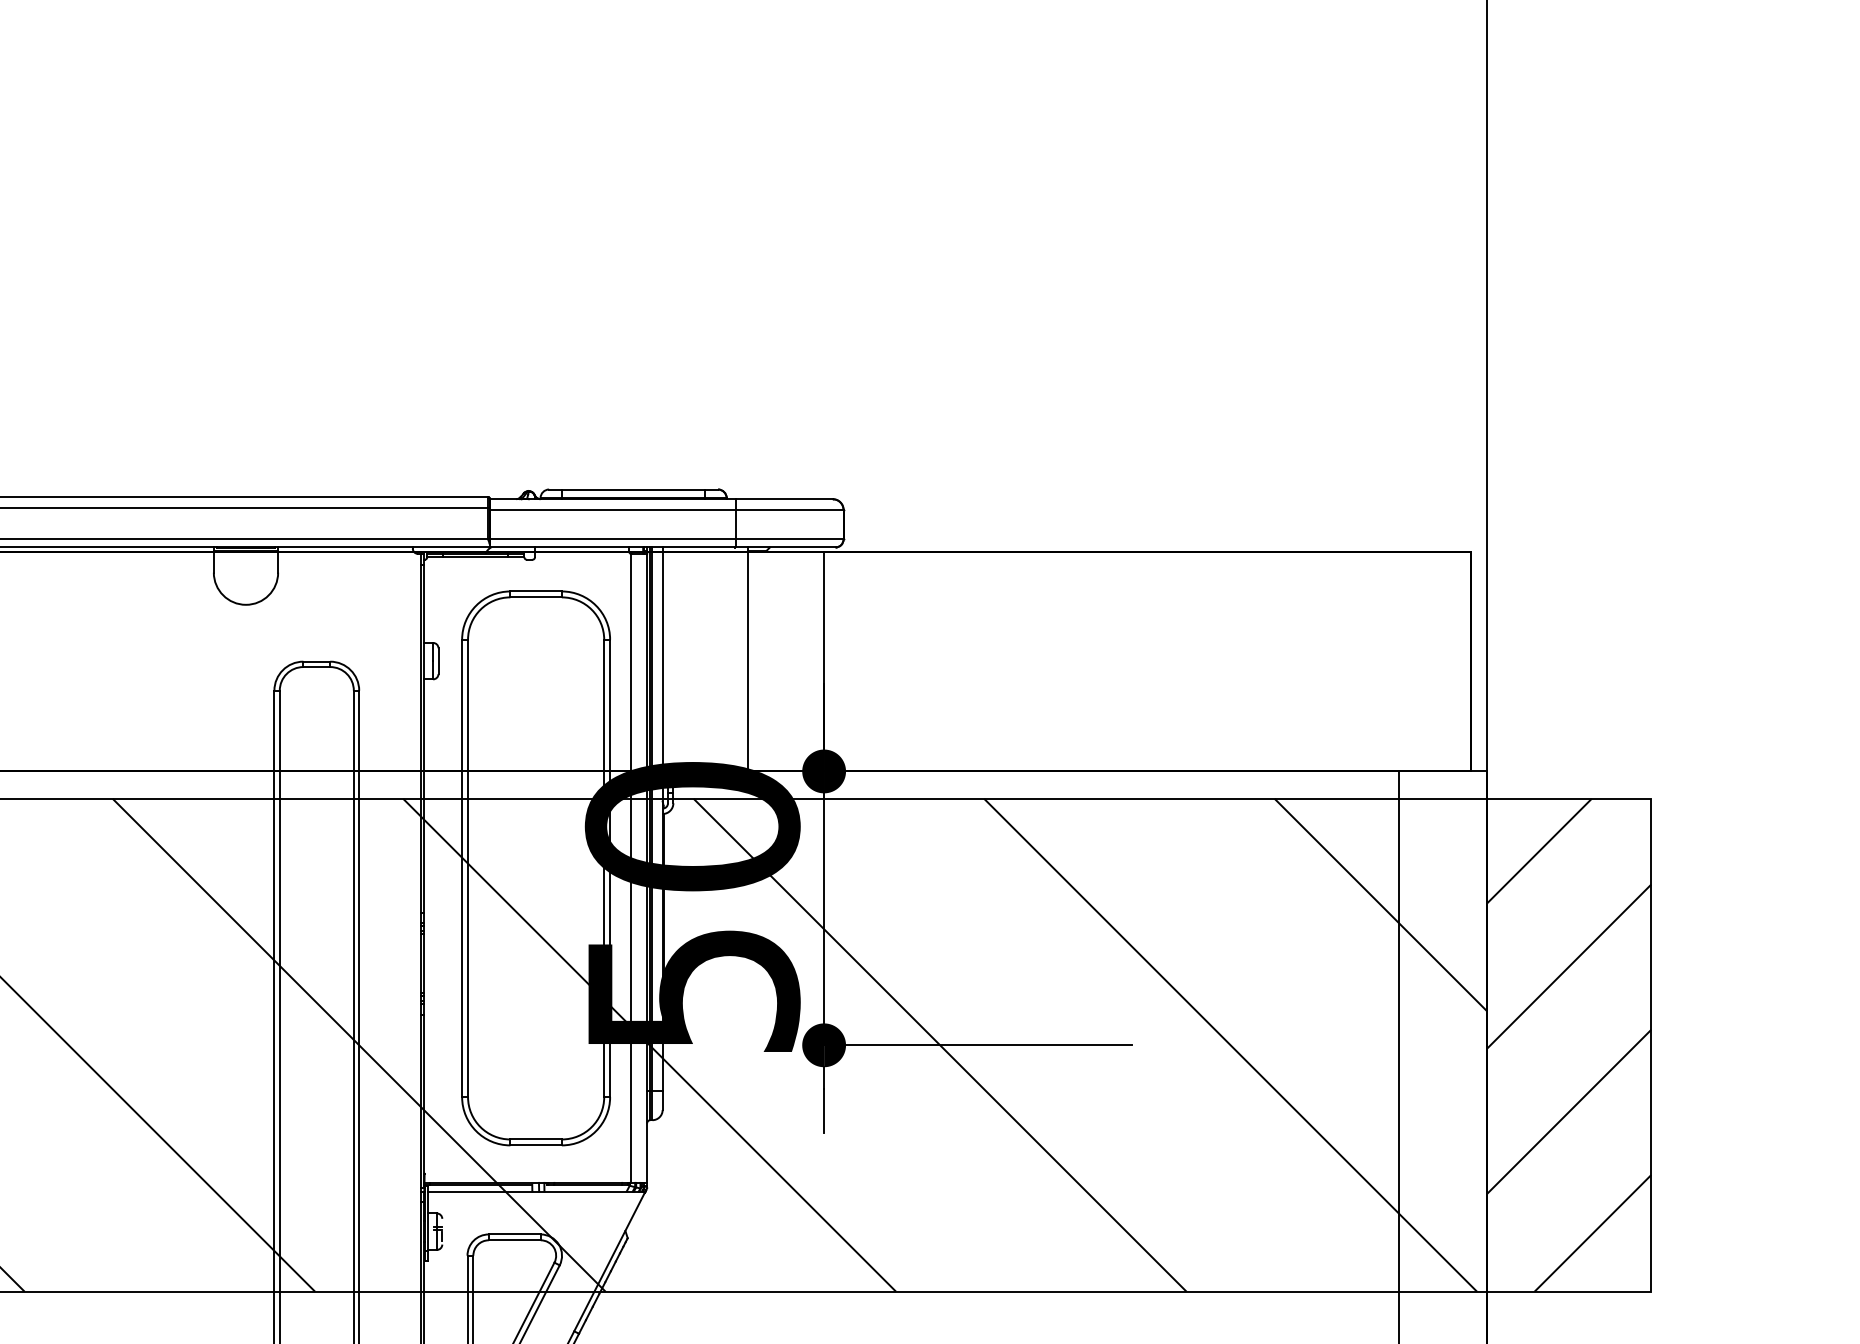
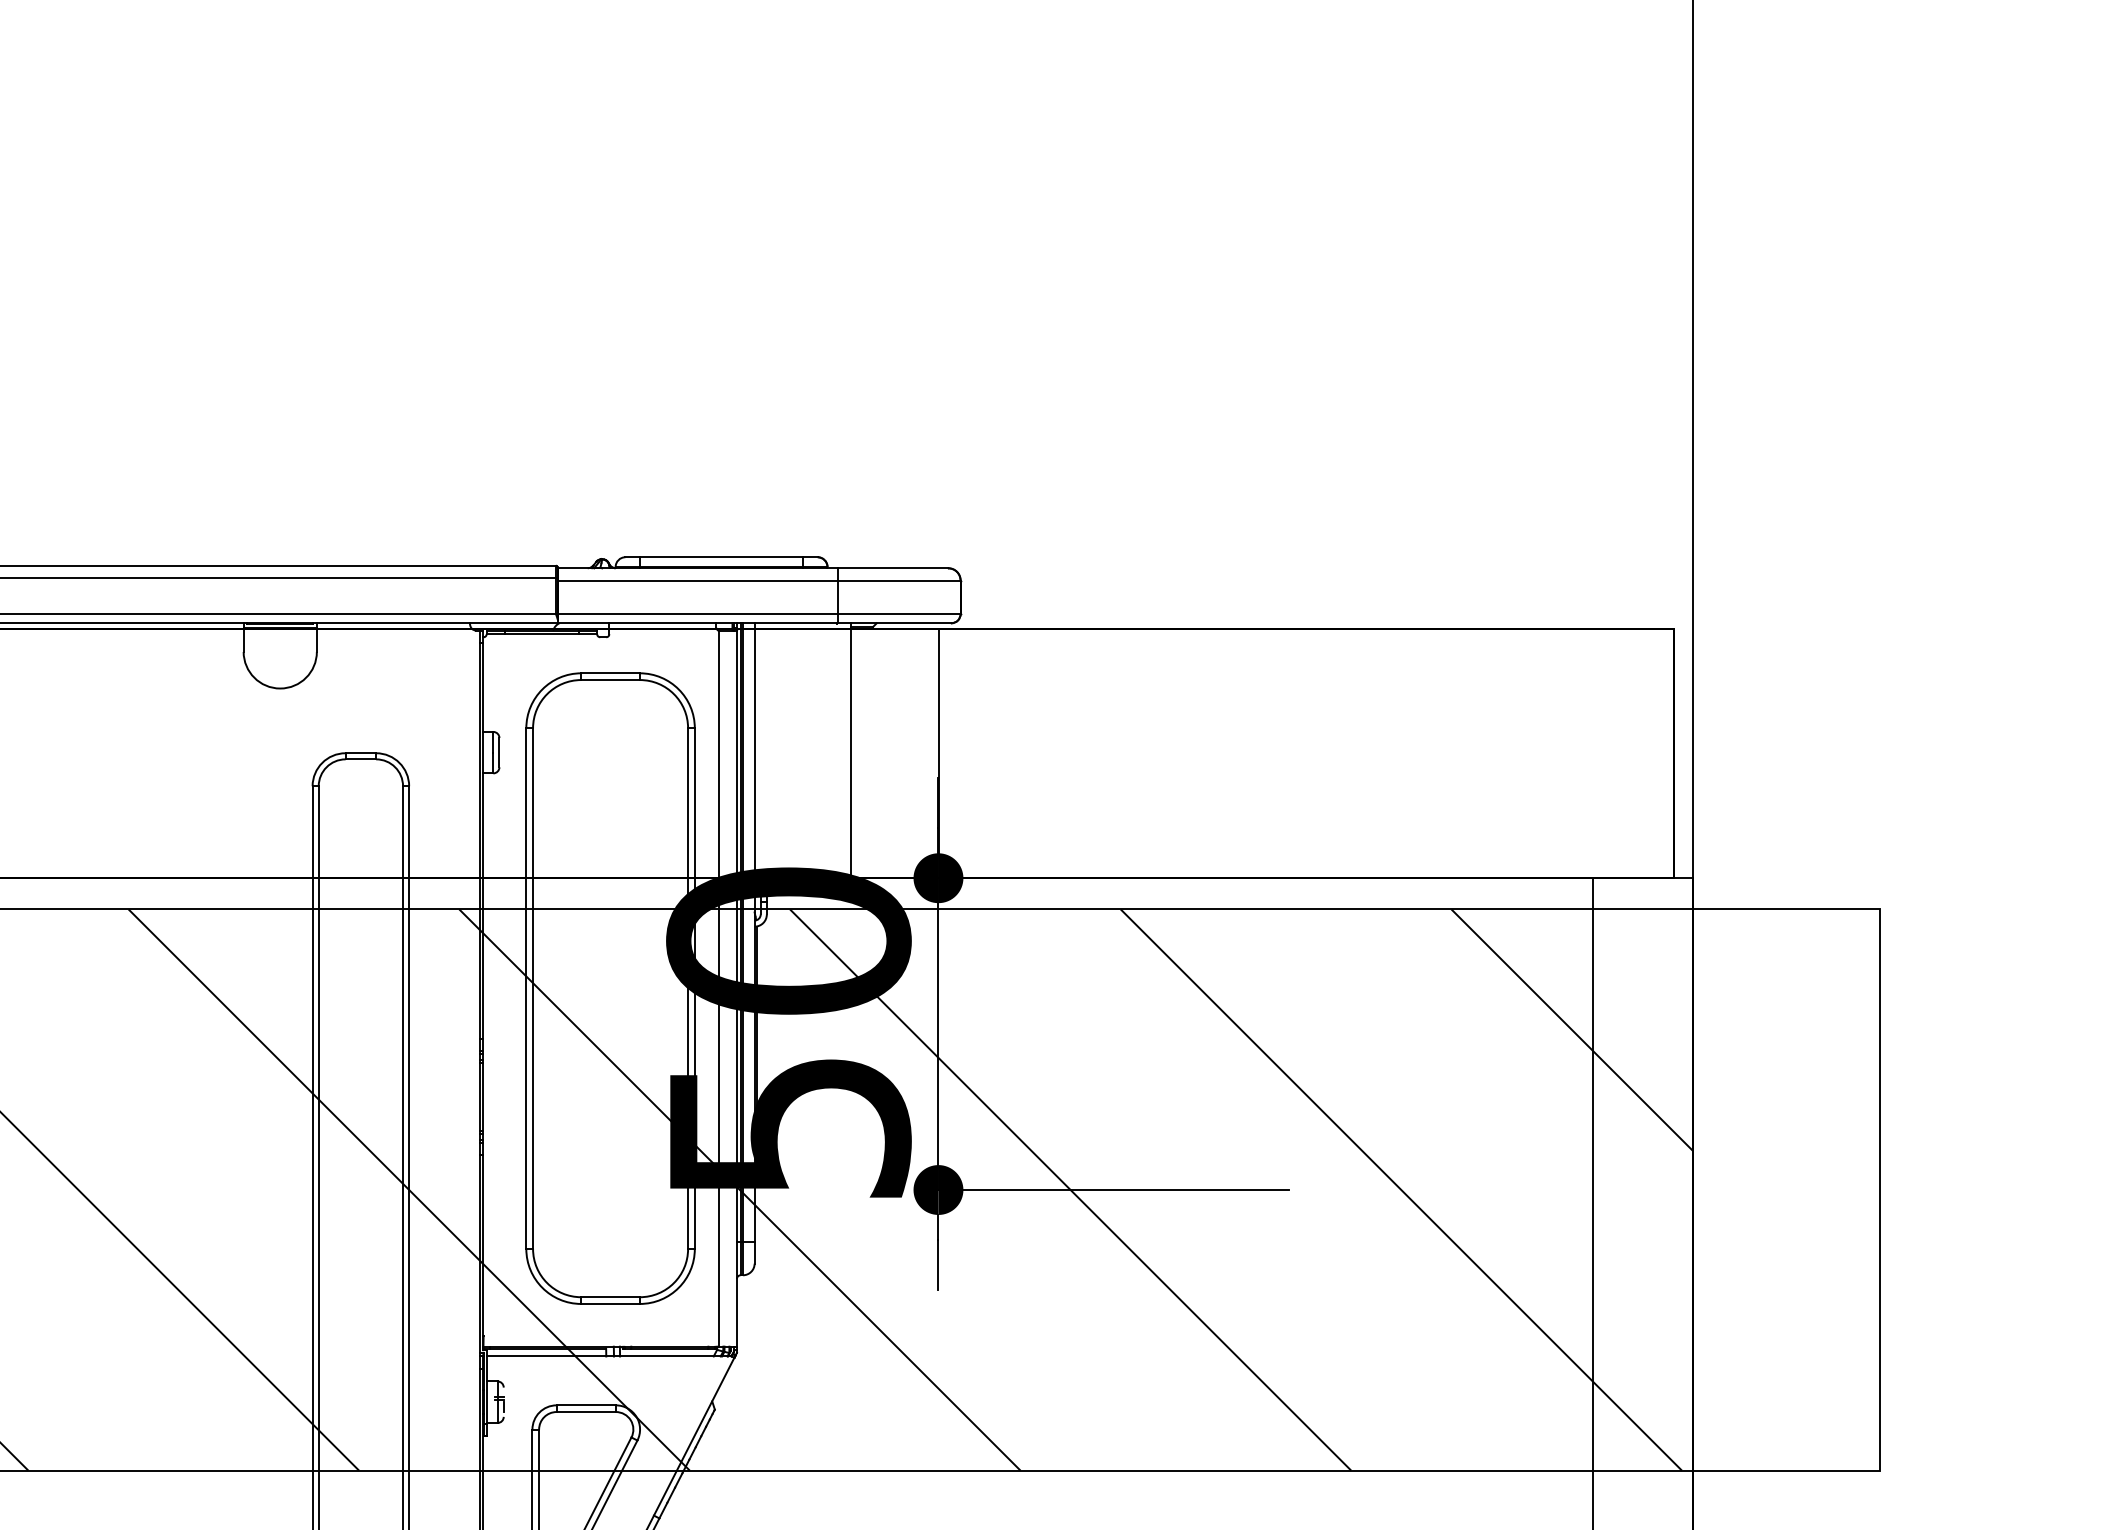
hatch: (1568, 1044) -> (1785, 1189), removed

